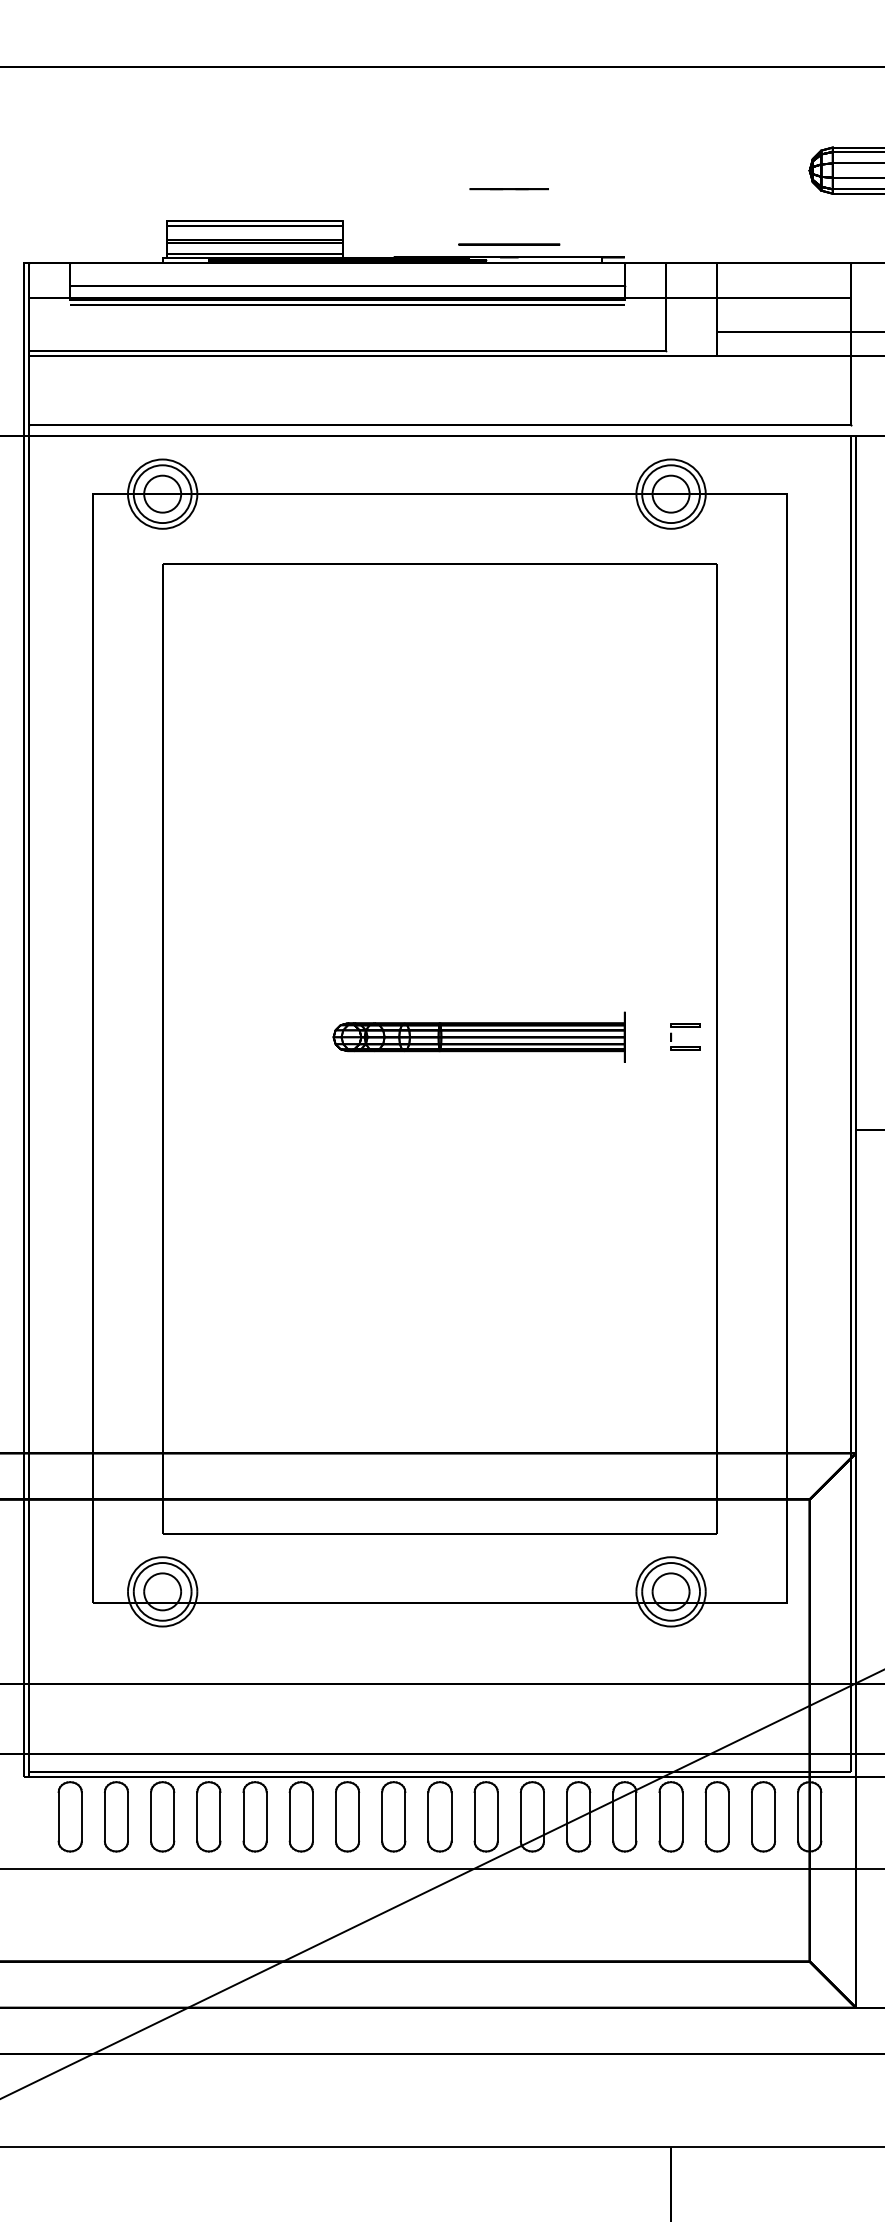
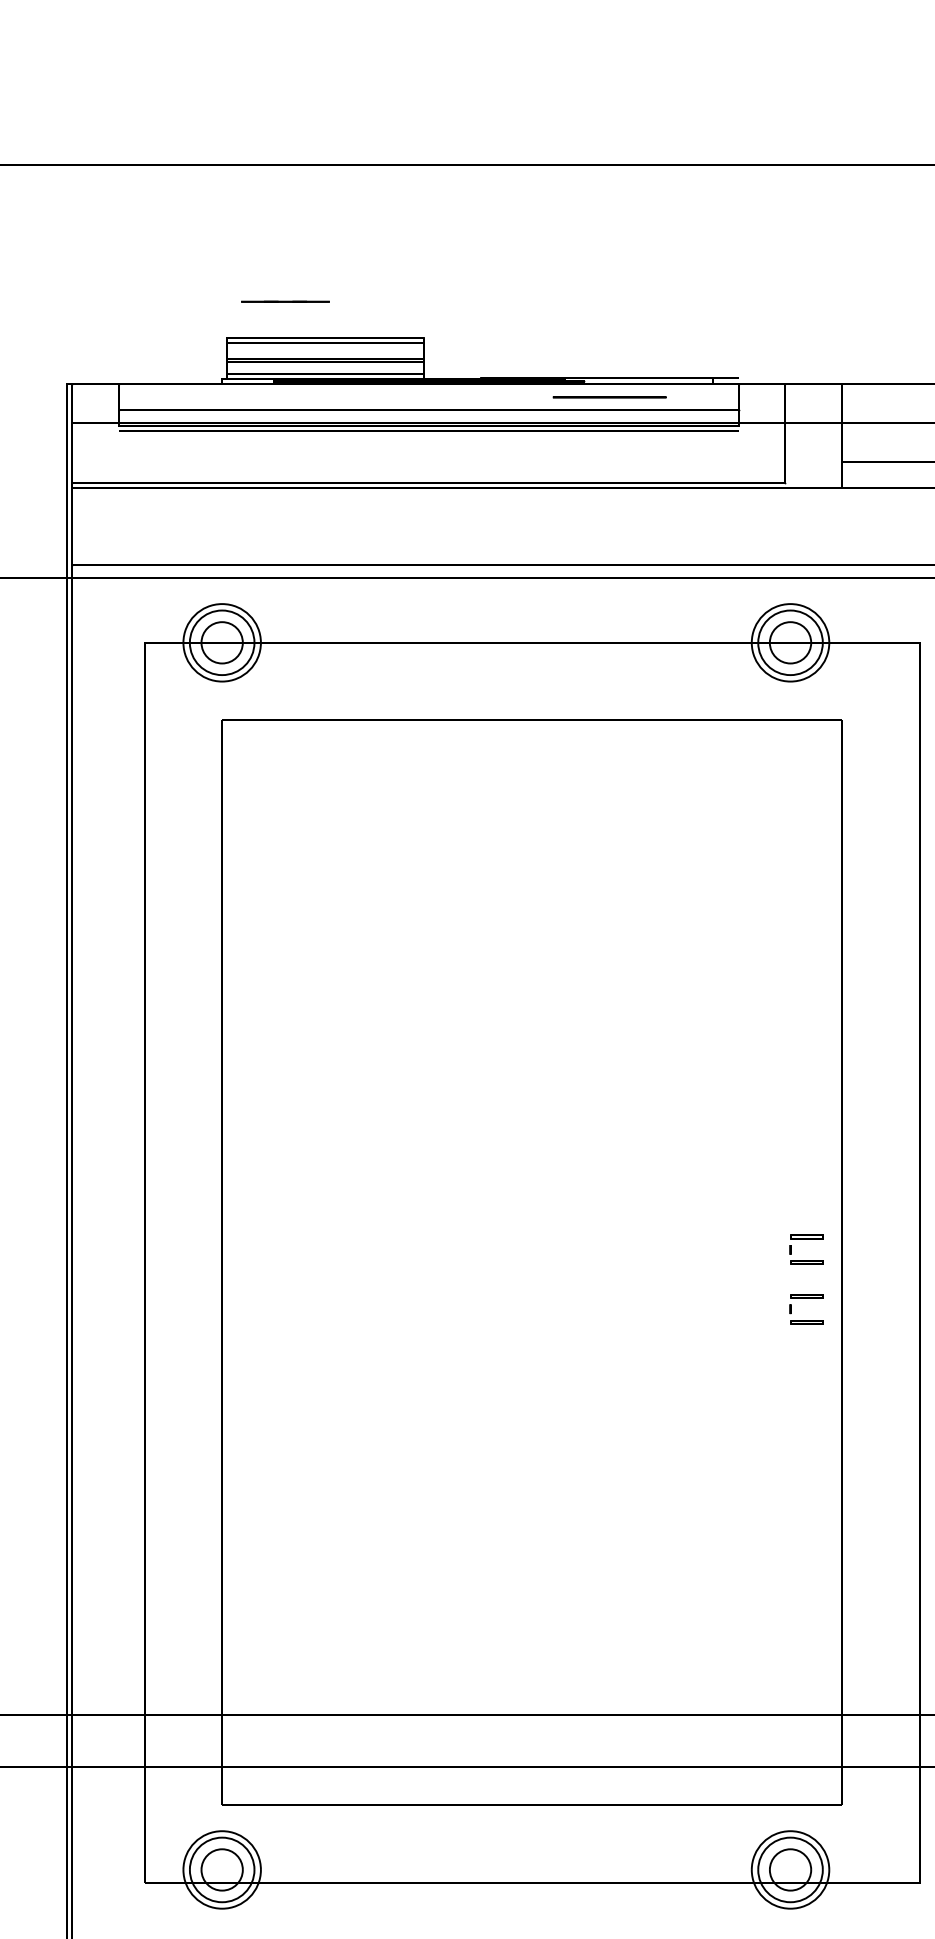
line: (508, 189) -> (284, 302), moved
circle: (509, 244) -> (609, 397), moved
part: (478, 1036) -> (575, 1249), removed
part: (685, 1080) -> (806, 1298), added

